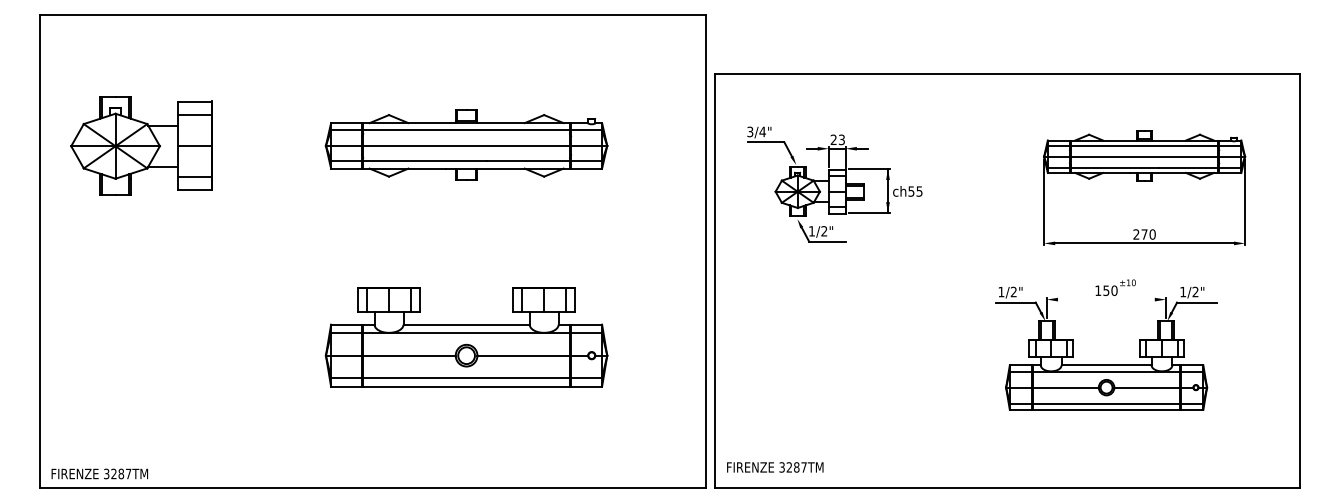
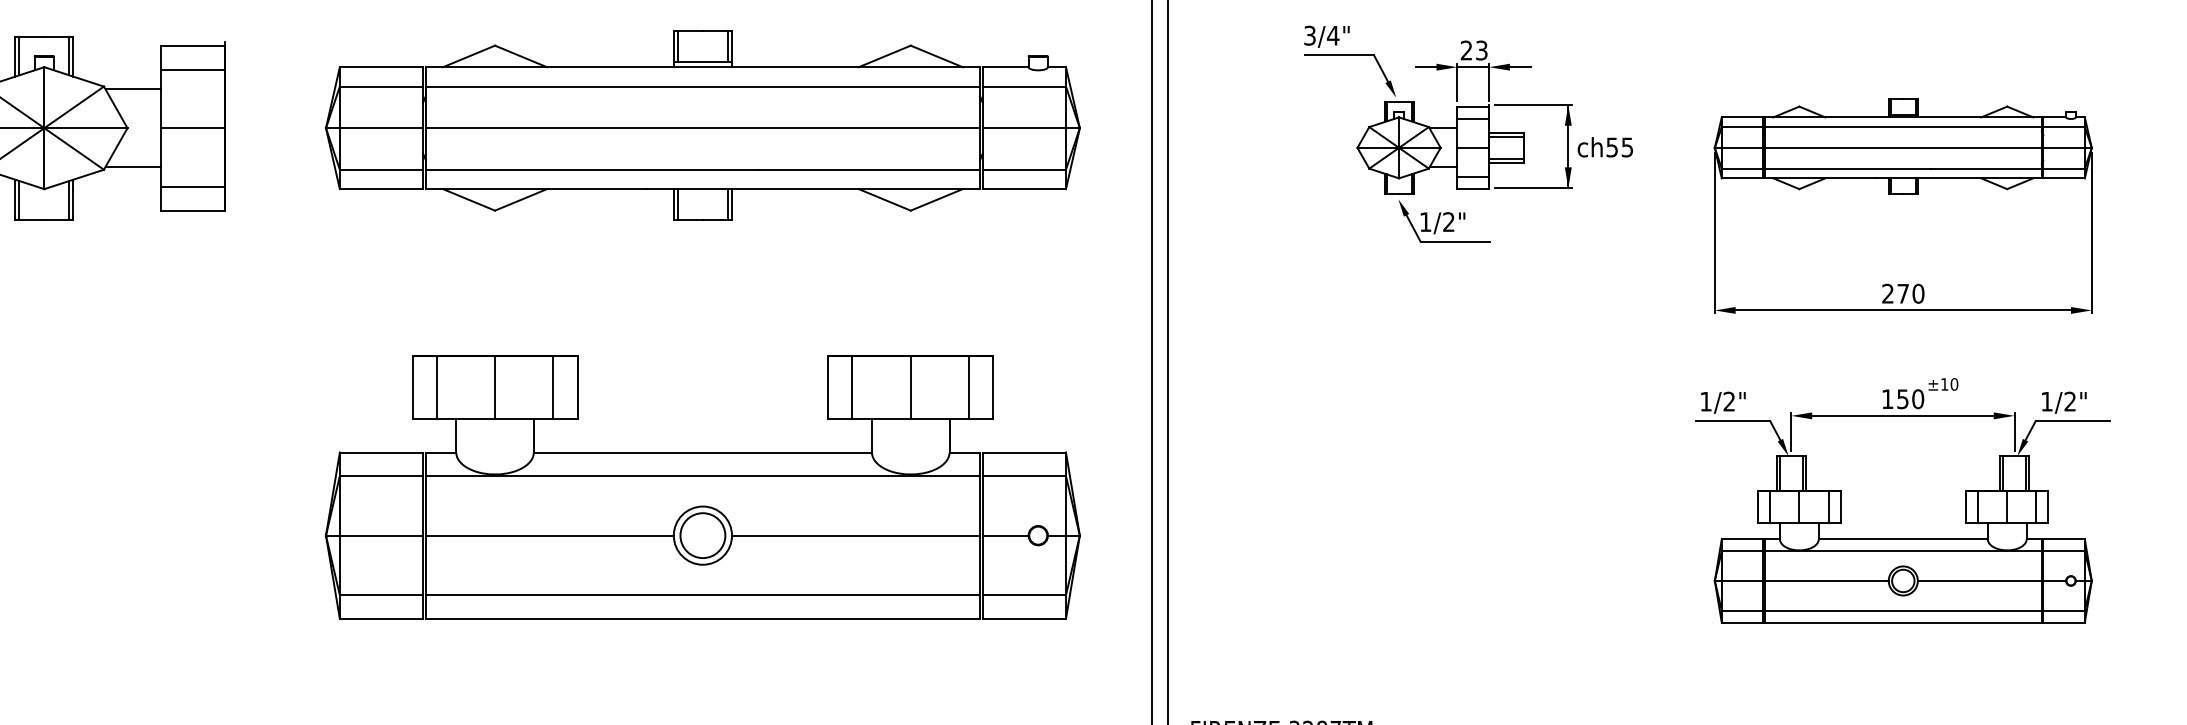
part: (466, 144) -> (702, 124), size x1.43
part: (834, 184) -> (1467, 134), moved
part: (1144, 187) -> (1903, 205), moved
line: (1106, 299) -> (1903, 415), added
part: (466, 337) -> (702, 486), size x1.43

